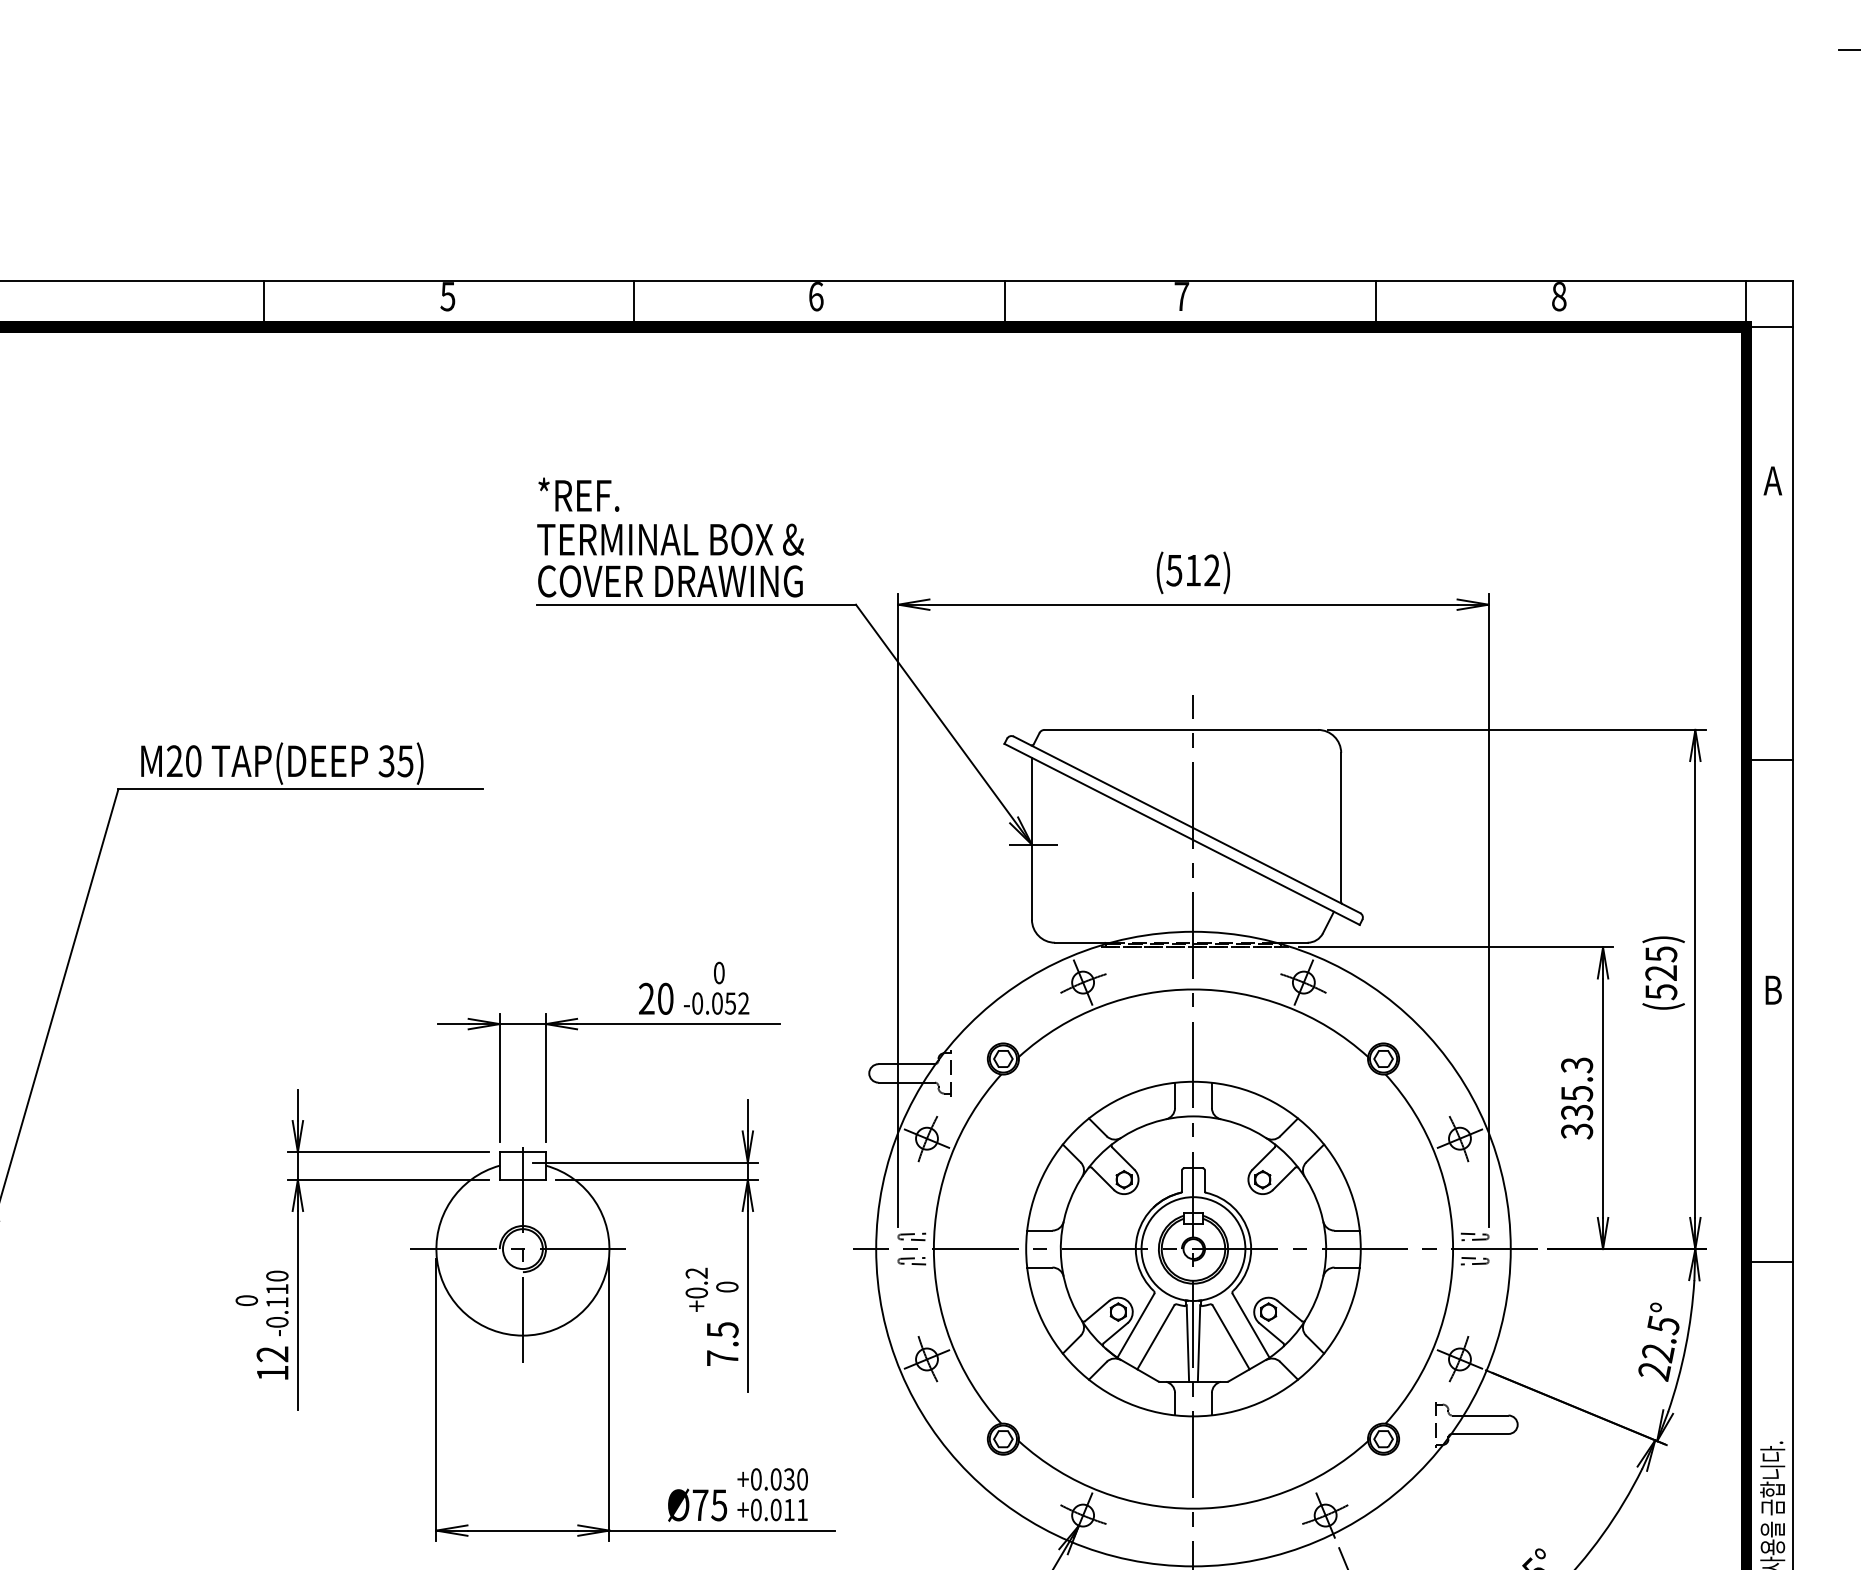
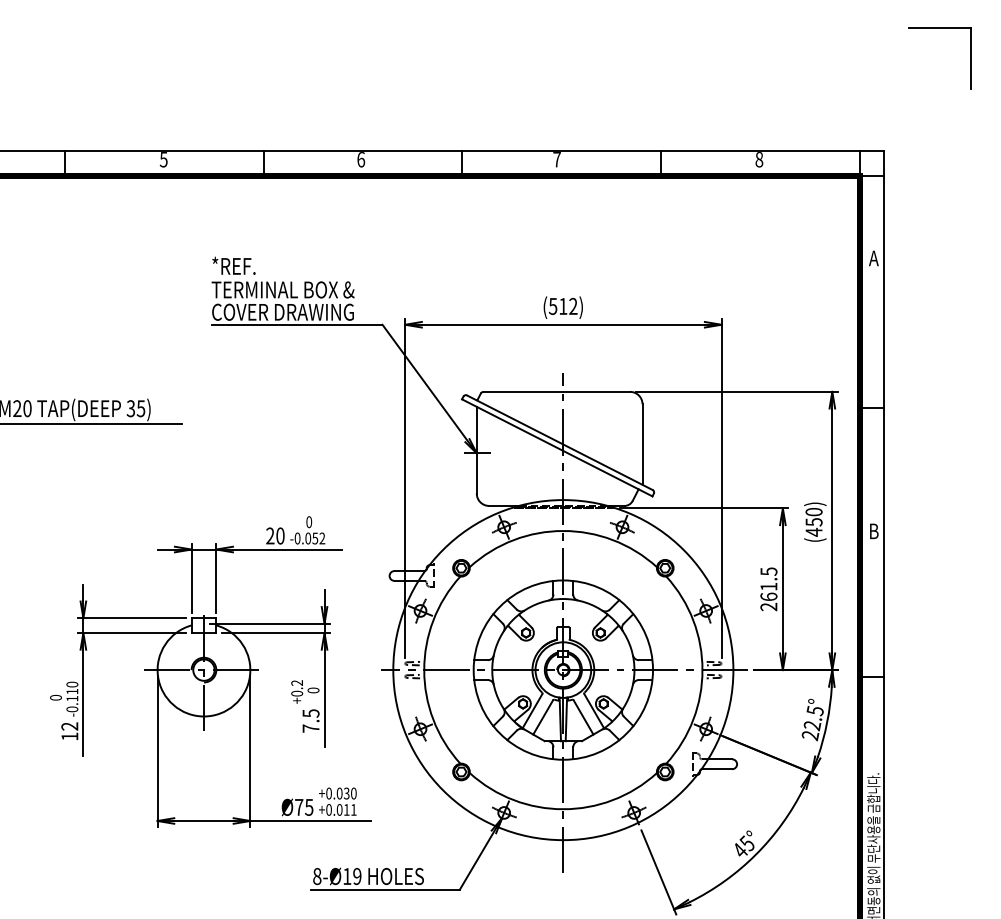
text: (1660, 973) -> (813, 522), (525) -> (450)
text: (1576, 1098) -> (768, 589), 335.3 -> 261.5

